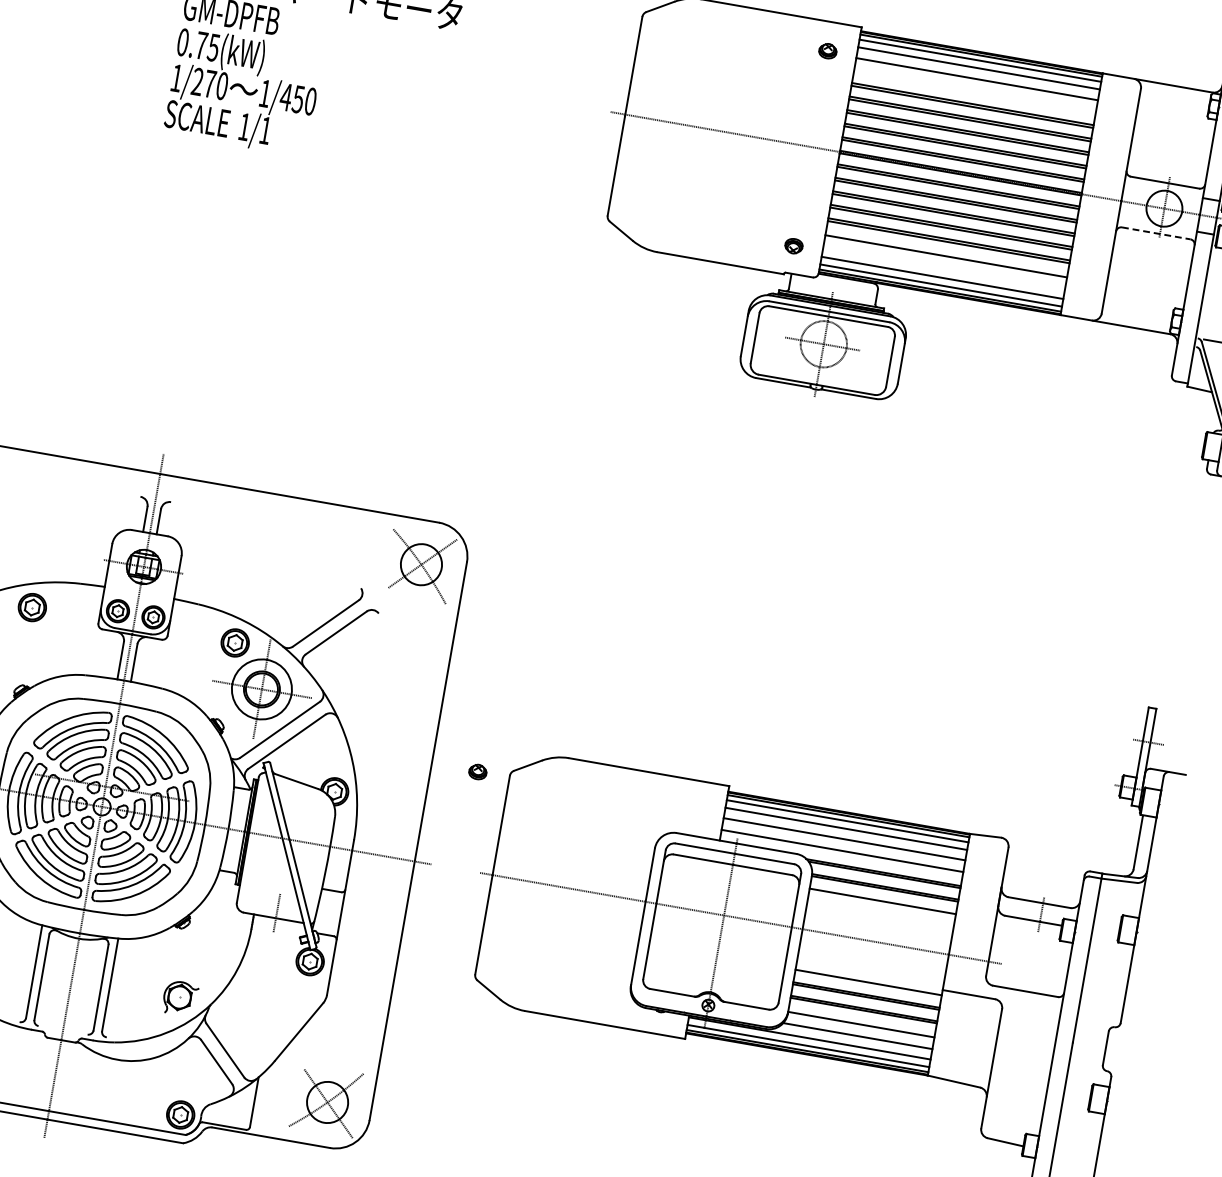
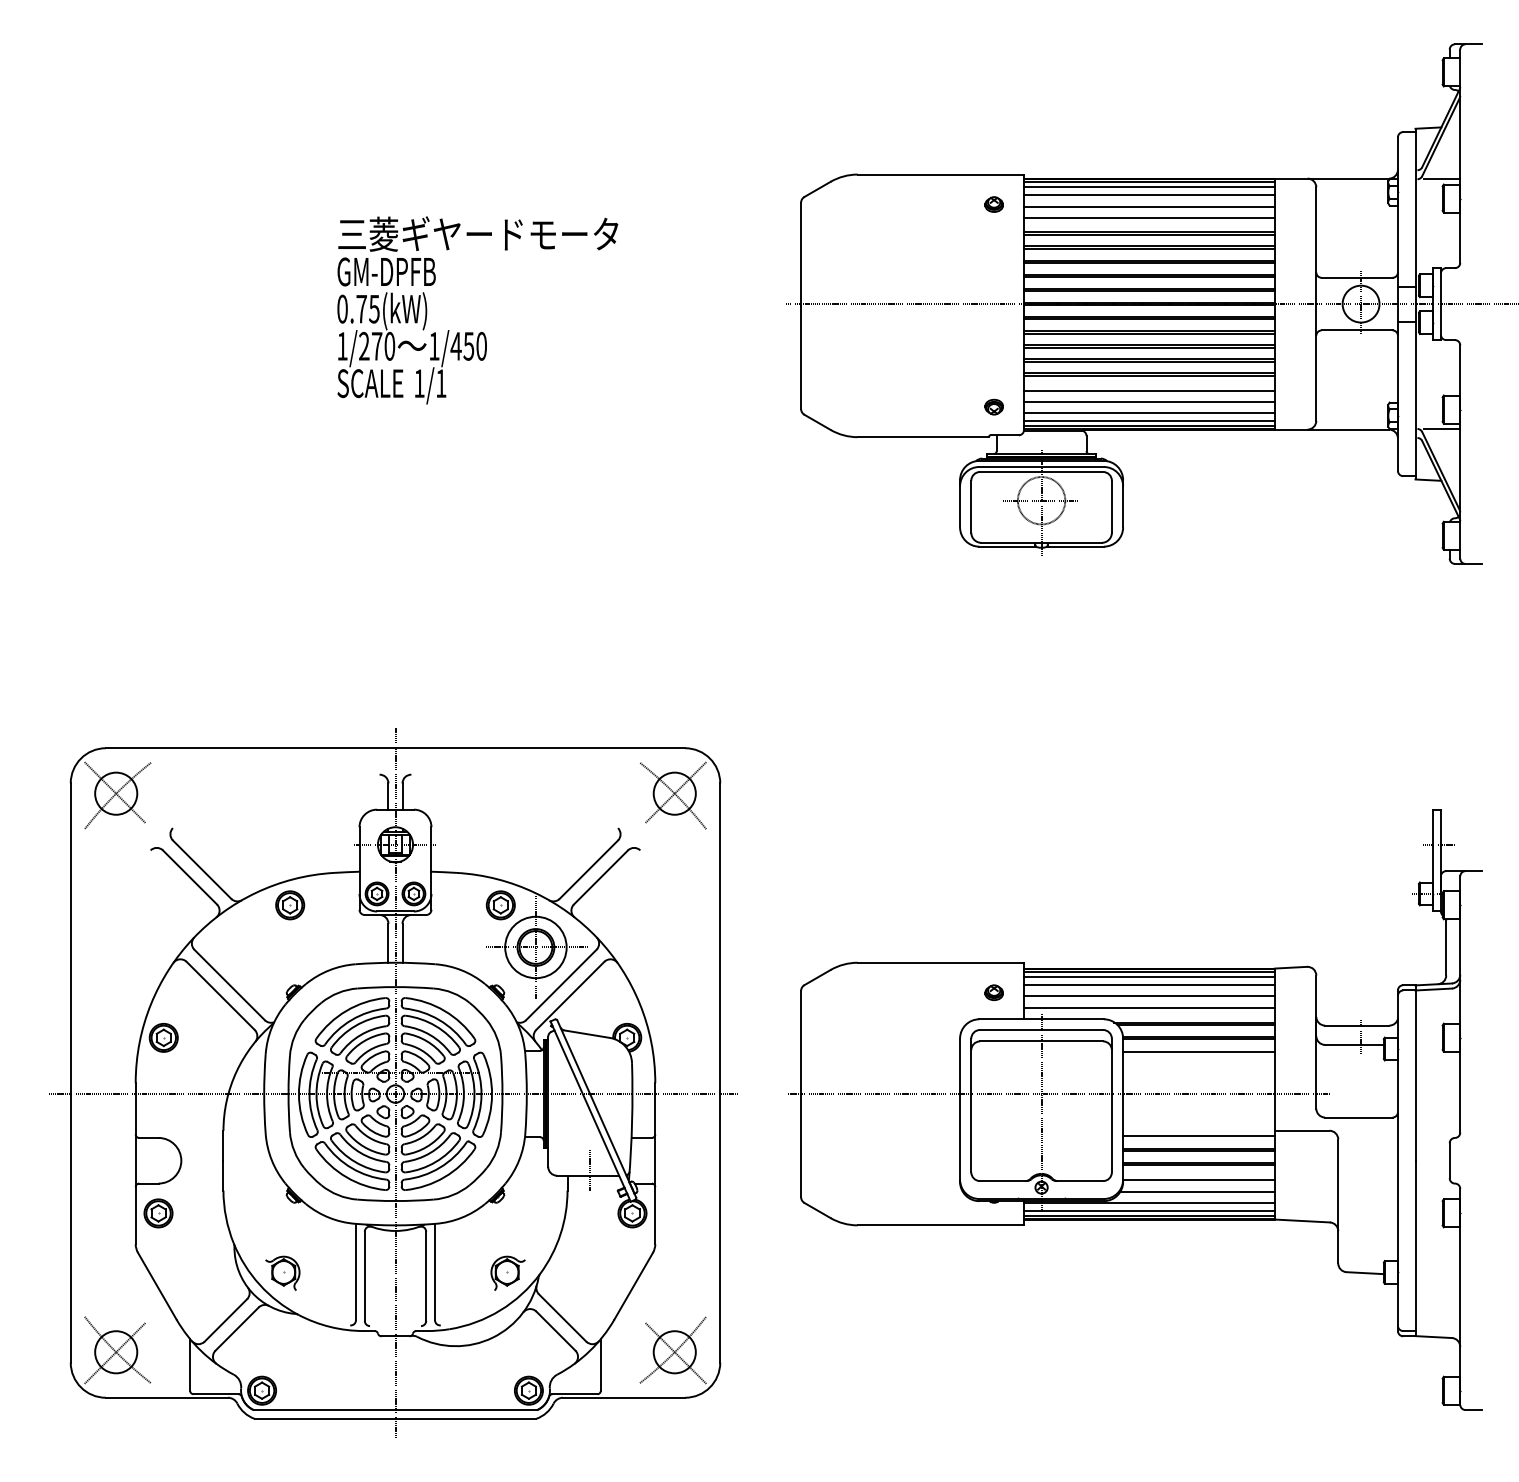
line: (975, 89) -> (1149, 217), added
line: (1156, 233) -> (1357, 330), dashed -> solid
line: (944, 266) -> (1149, 401), added
part: (477, 771) -> (993, 992), moved

